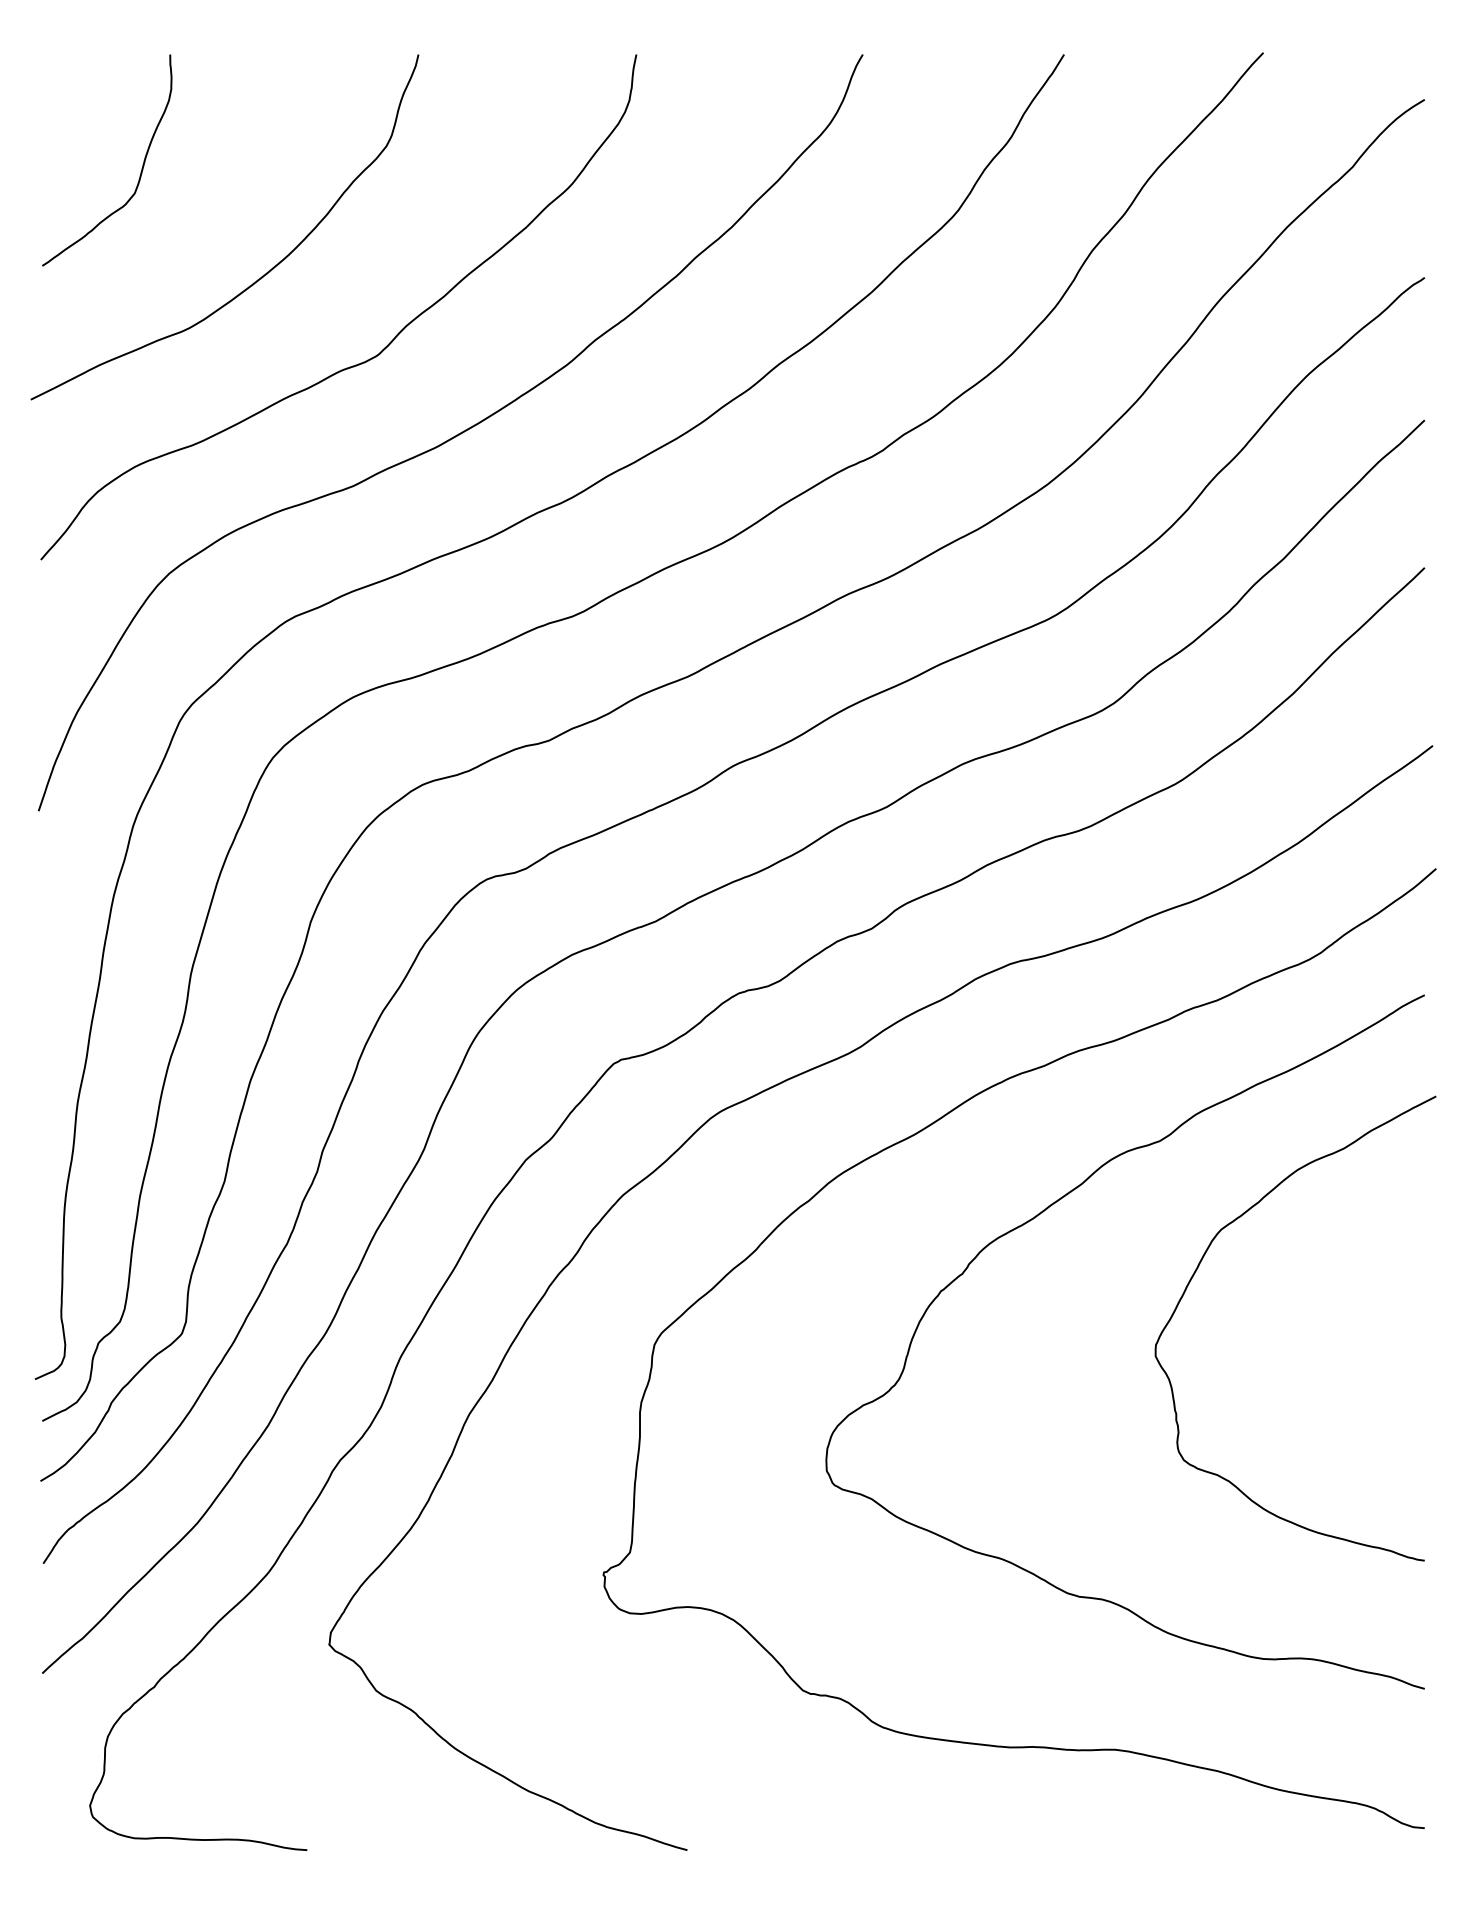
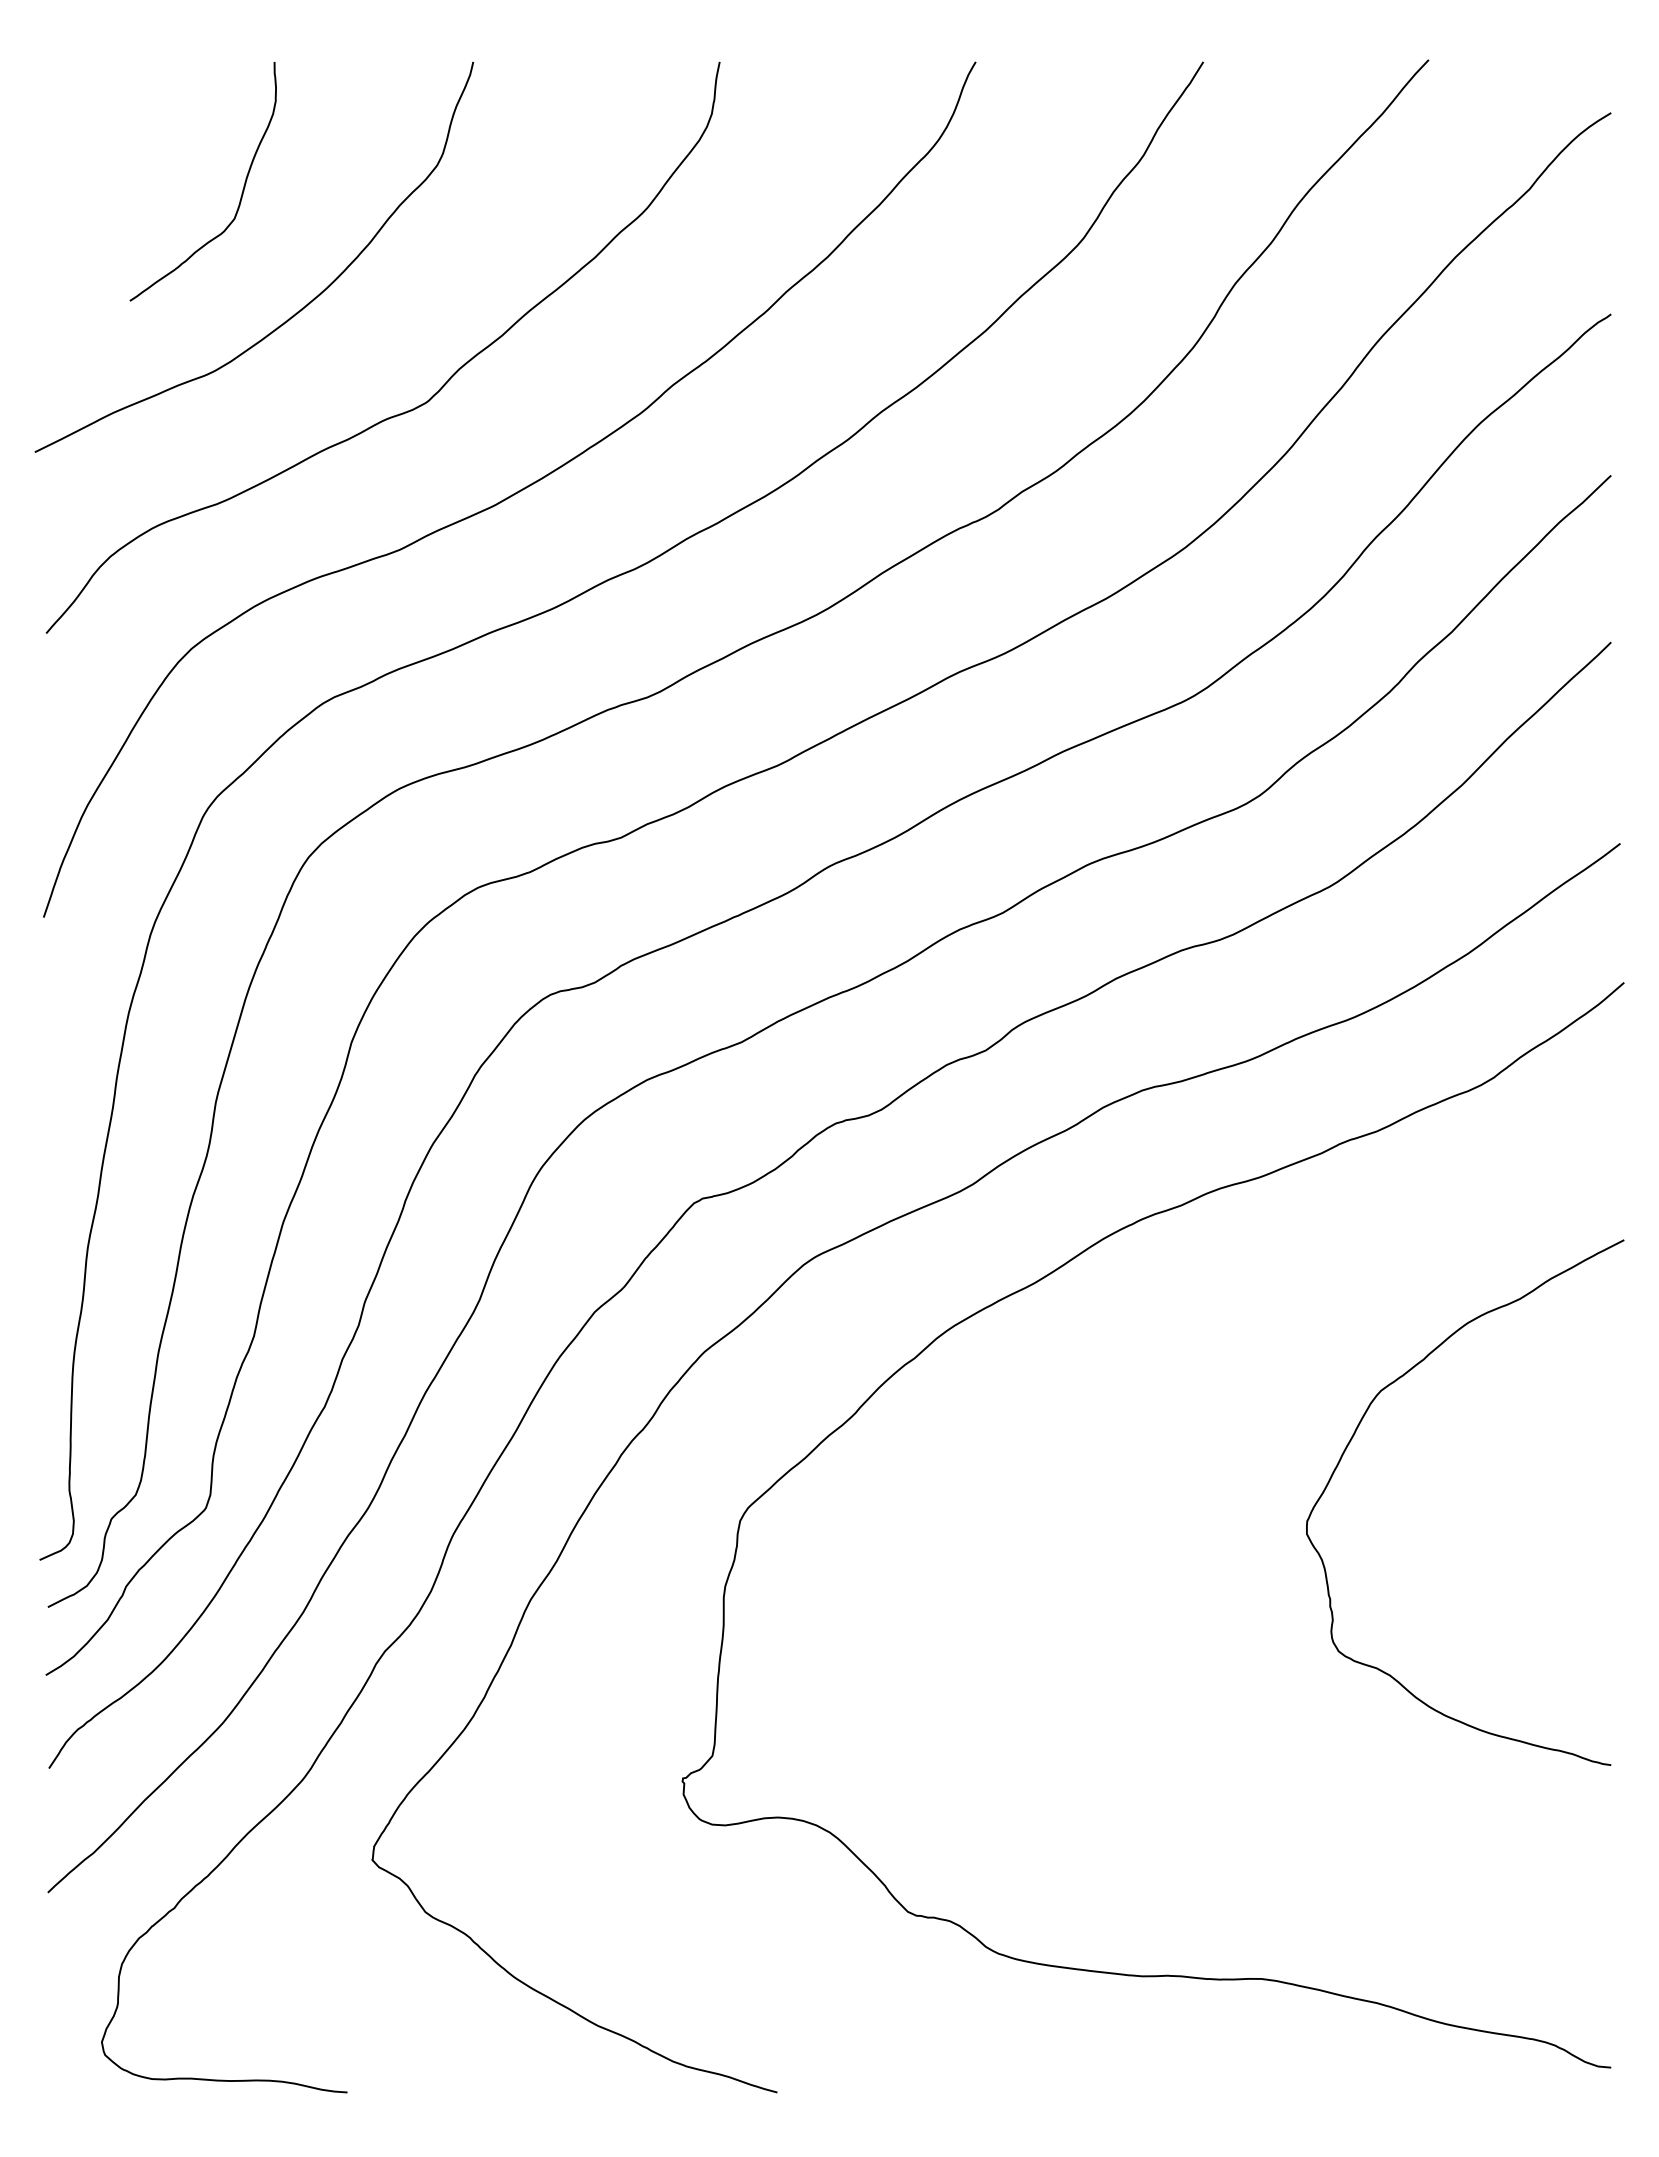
curve: (141, 167) -> (242, 189), moved
curve: (1035, 1217) -> (1171, 1377), removed

